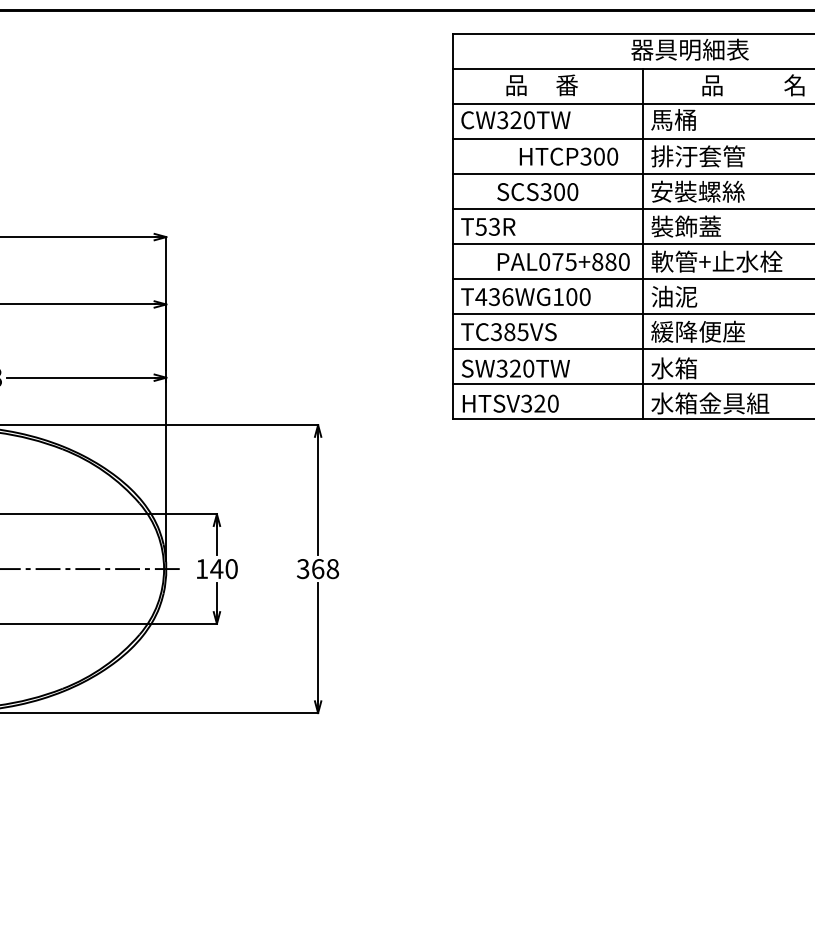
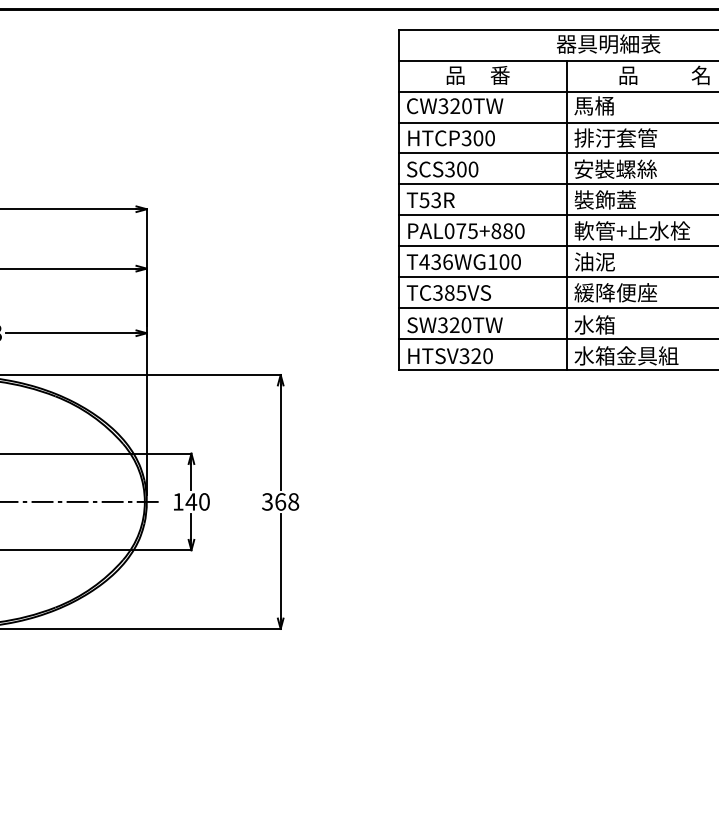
text: (568, 156) -> (451, 138), moved
text: (537, 191) -> (442, 169), moved
text: (563, 261) -> (466, 230), moved

